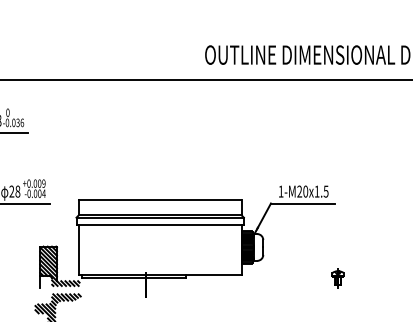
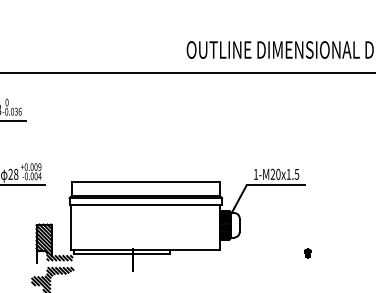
part: (337, 278) -> (307, 253), size x0.6

